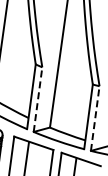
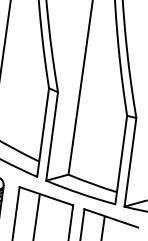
line: (38, 99) -> (52, 136), dashed -> solid
line: (95, 118) -> (130, 162), dashed -> solid

